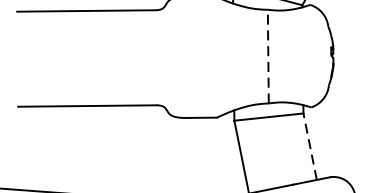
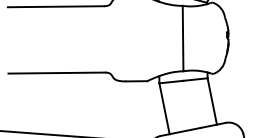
line: (268, 56) -> (183, 38), dashed -> solid
line: (310, 146) -> (212, 101), dashed -> solid

